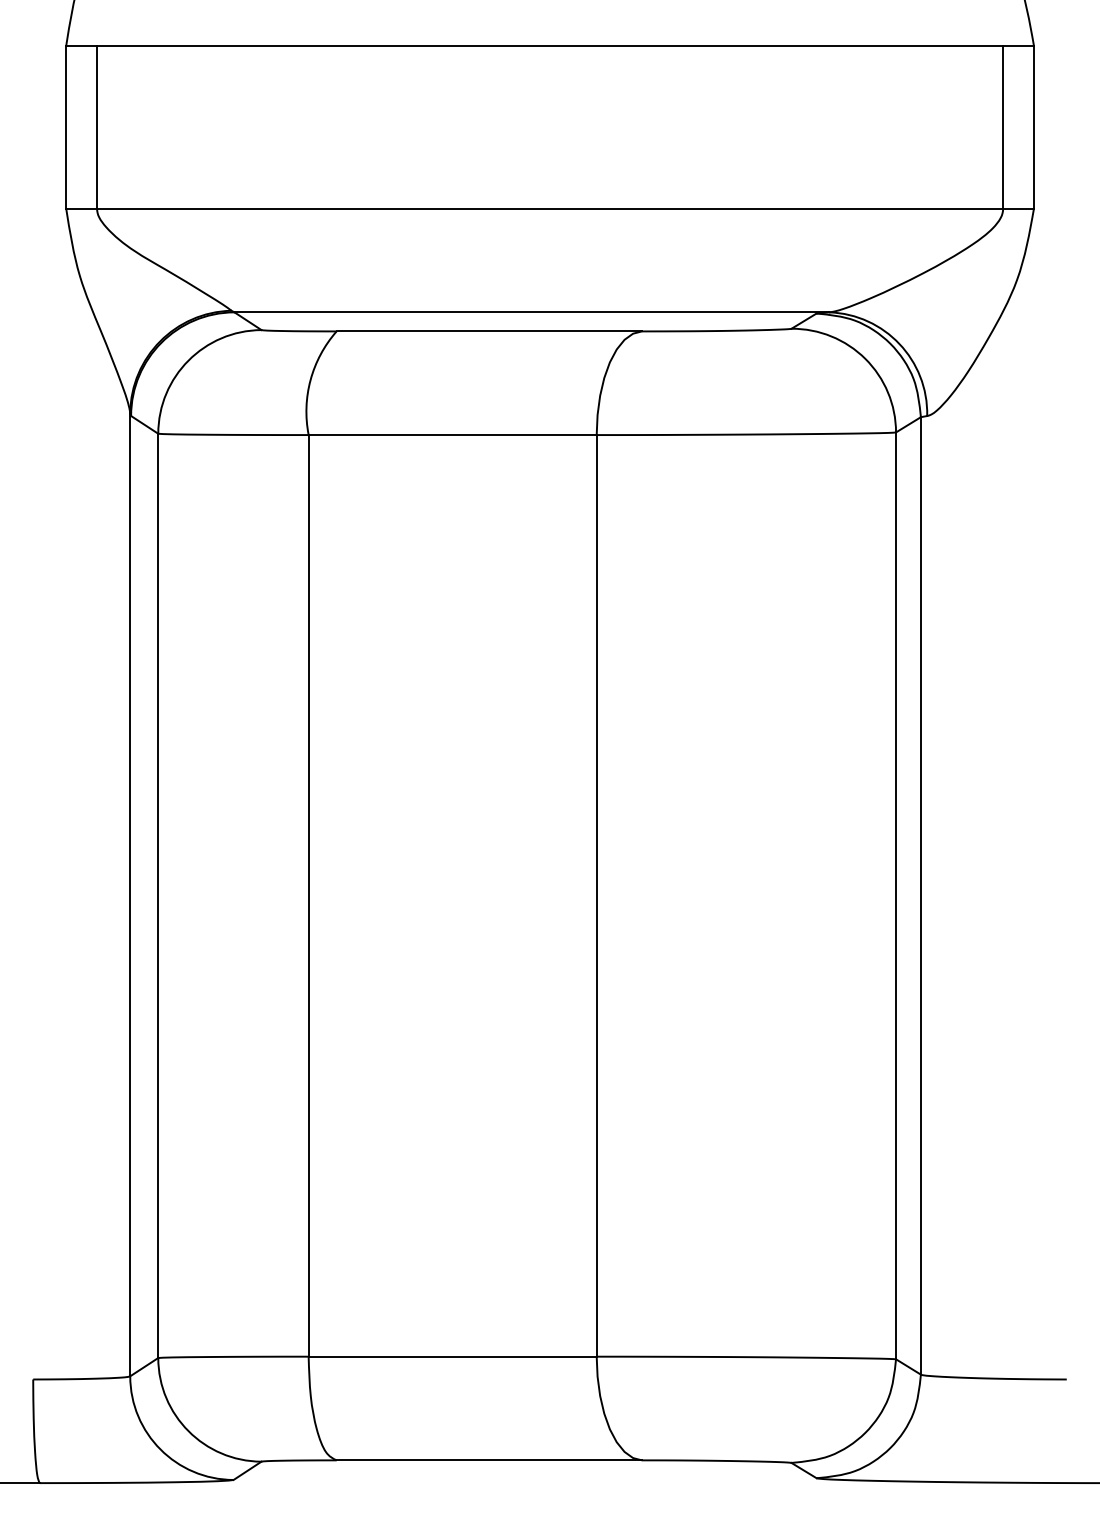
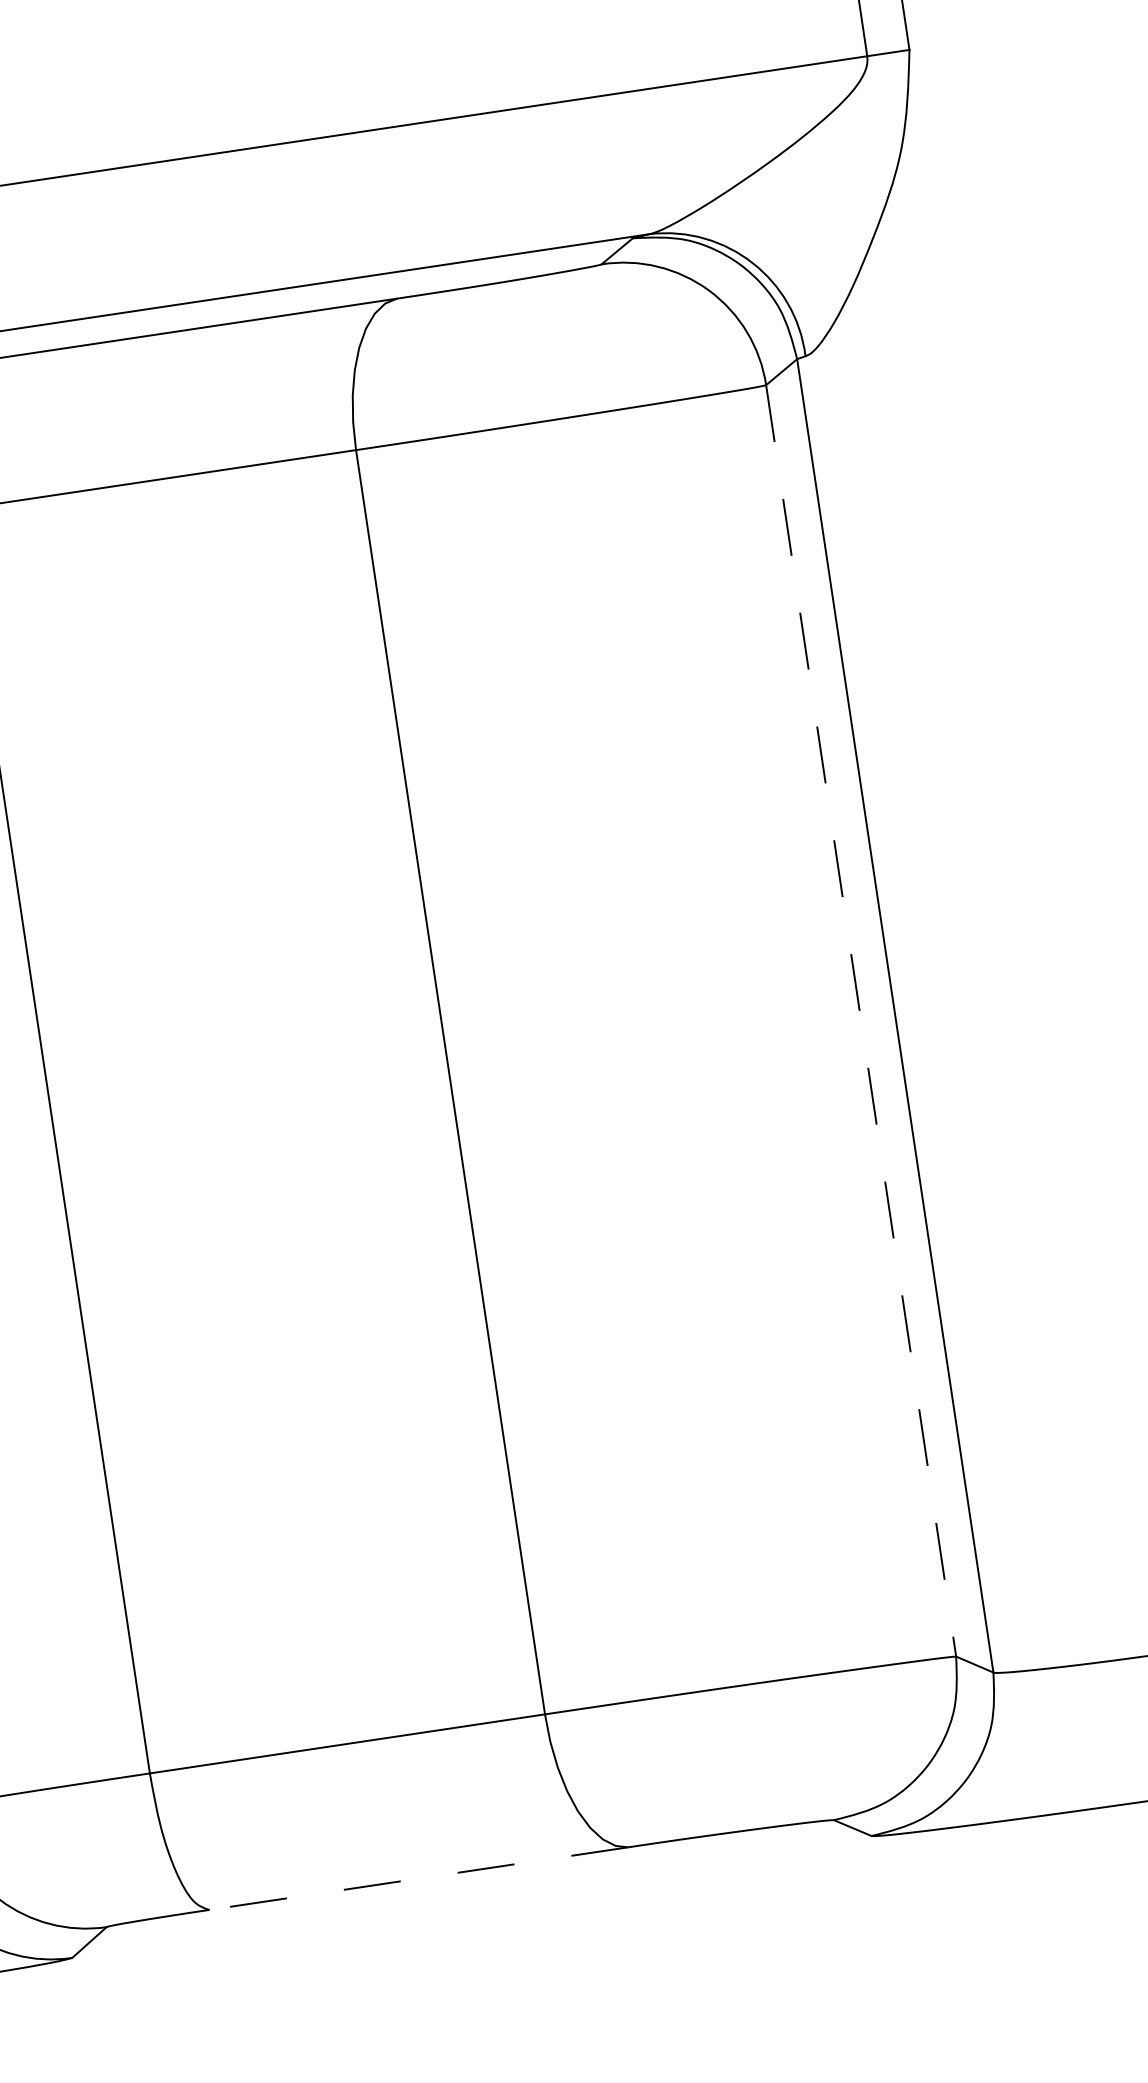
line: (896, 896) -> (861, 1021), solid -> dashed
line: (489, 1460) -> (419, 1878), solid -> dashed

